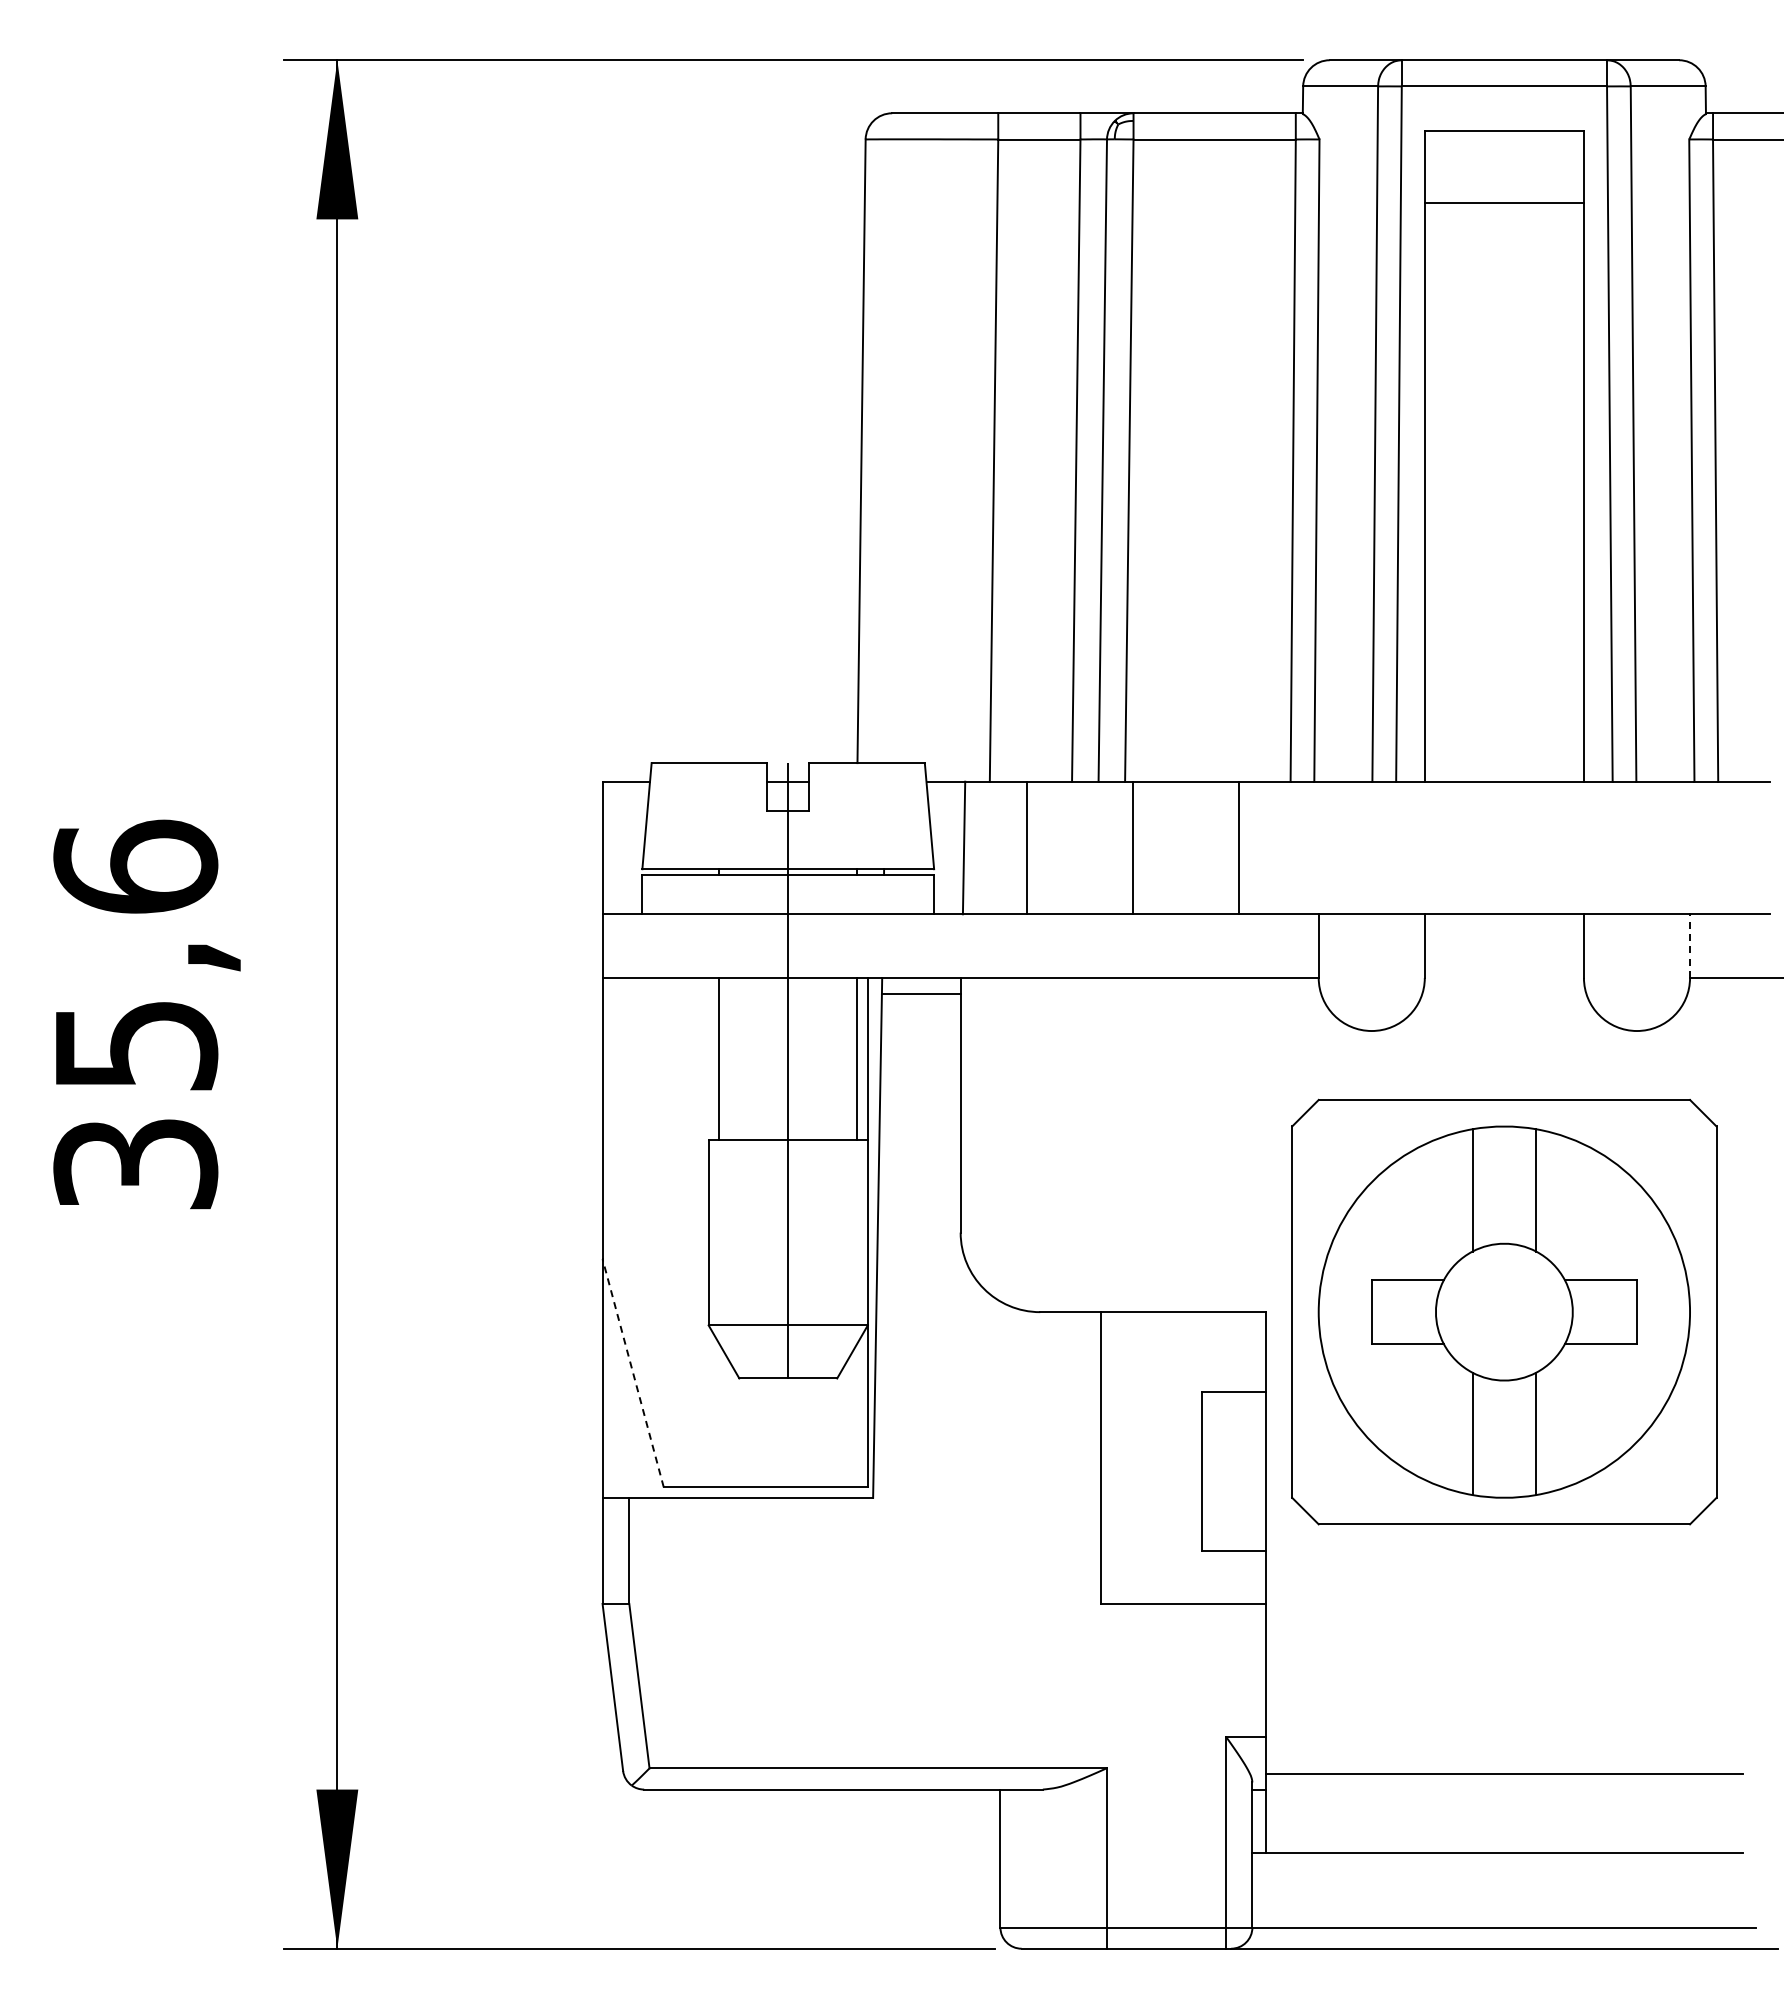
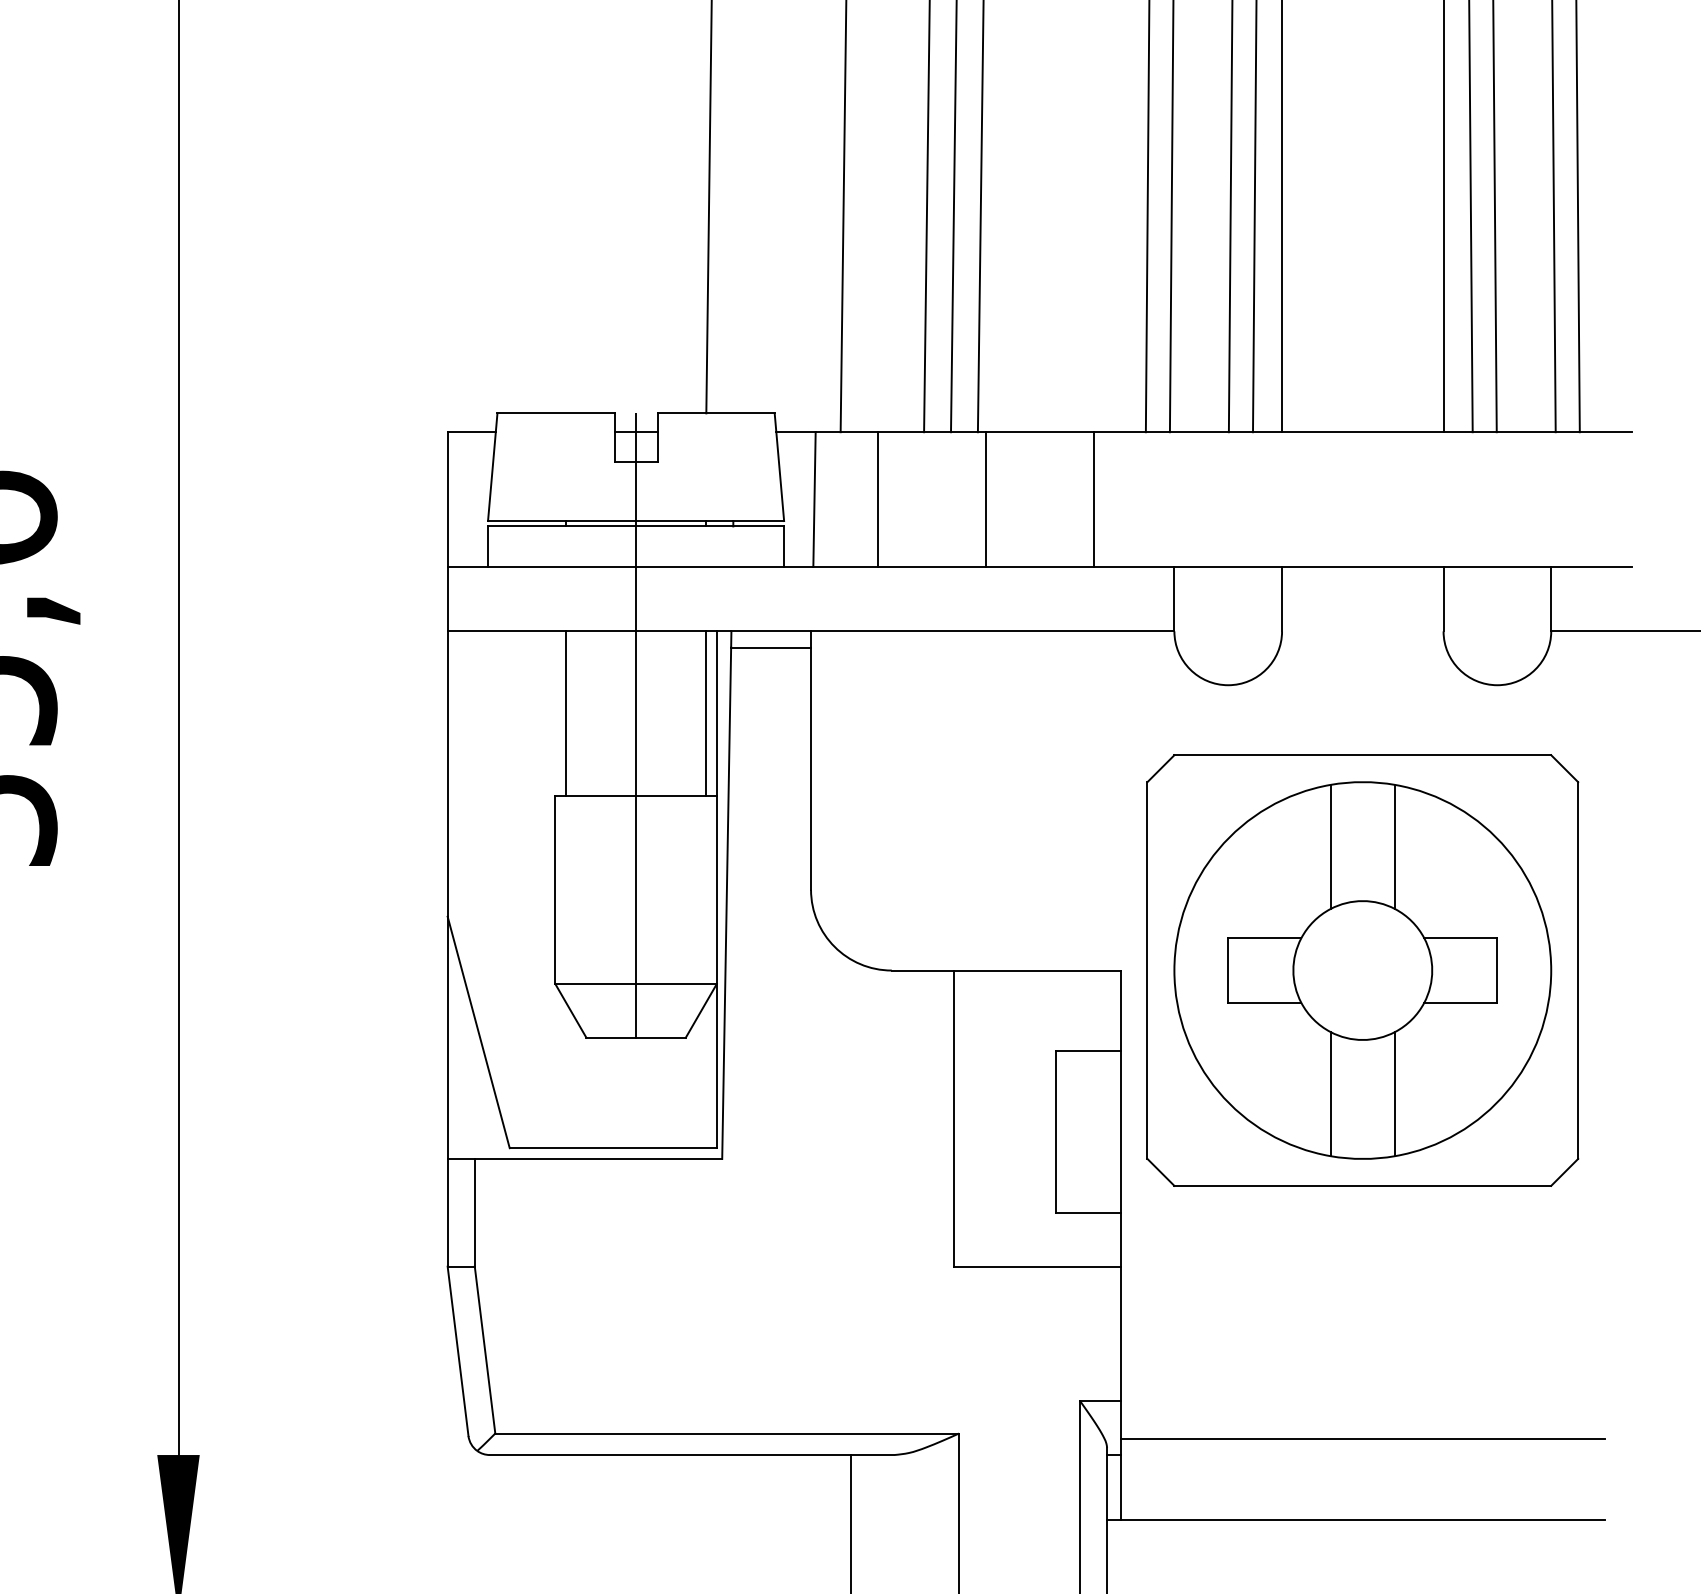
line: (1690, 946) -> (1551, 599), dashed -> solid
line: (633, 1372) -> (479, 1031), dashed -> solid

